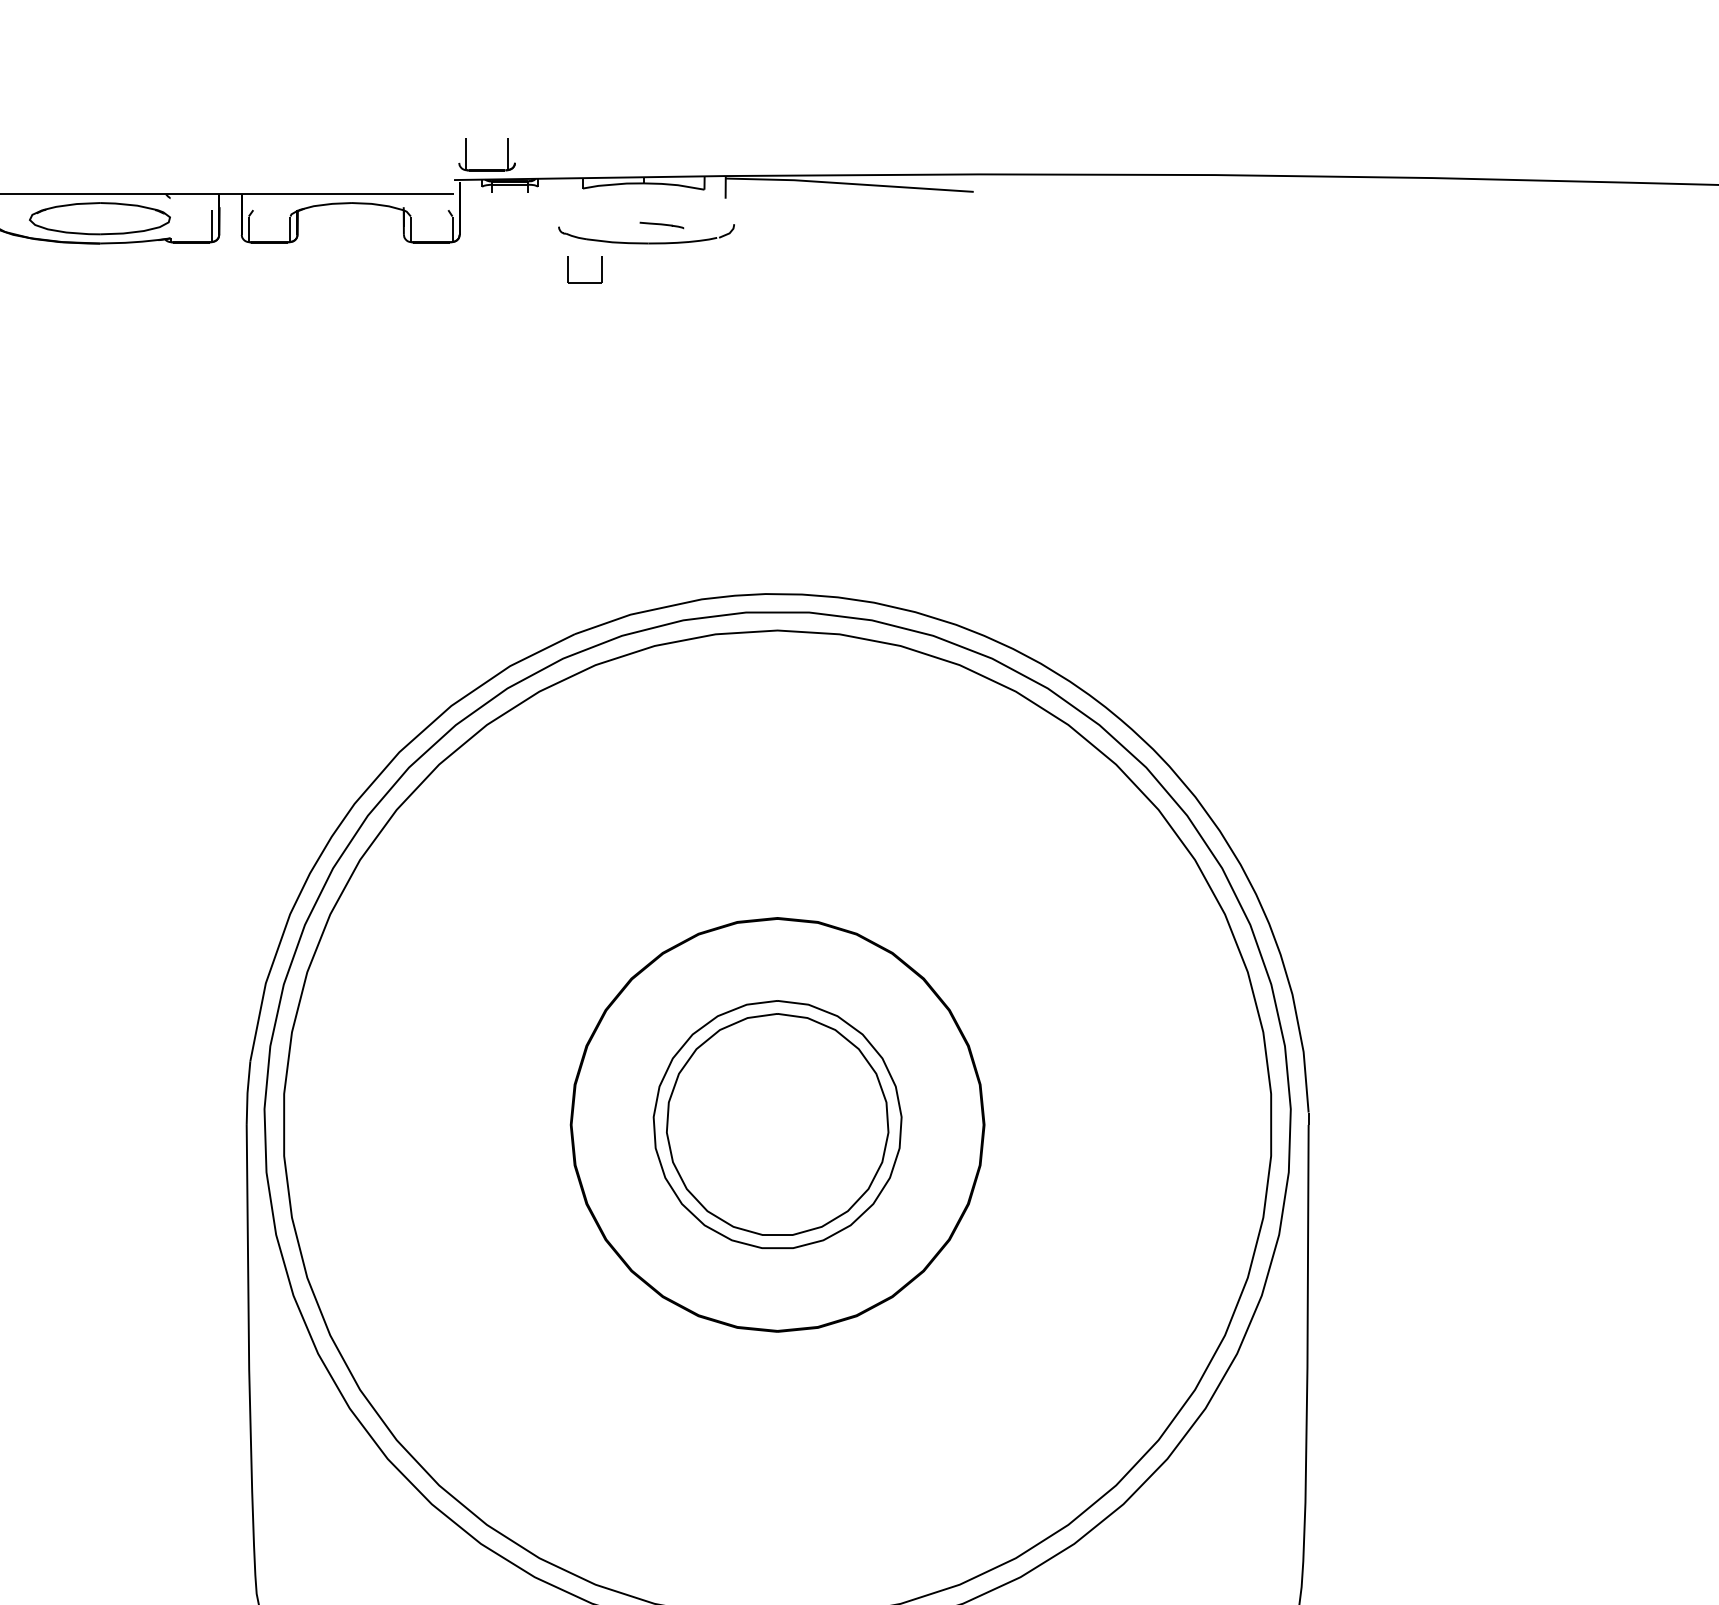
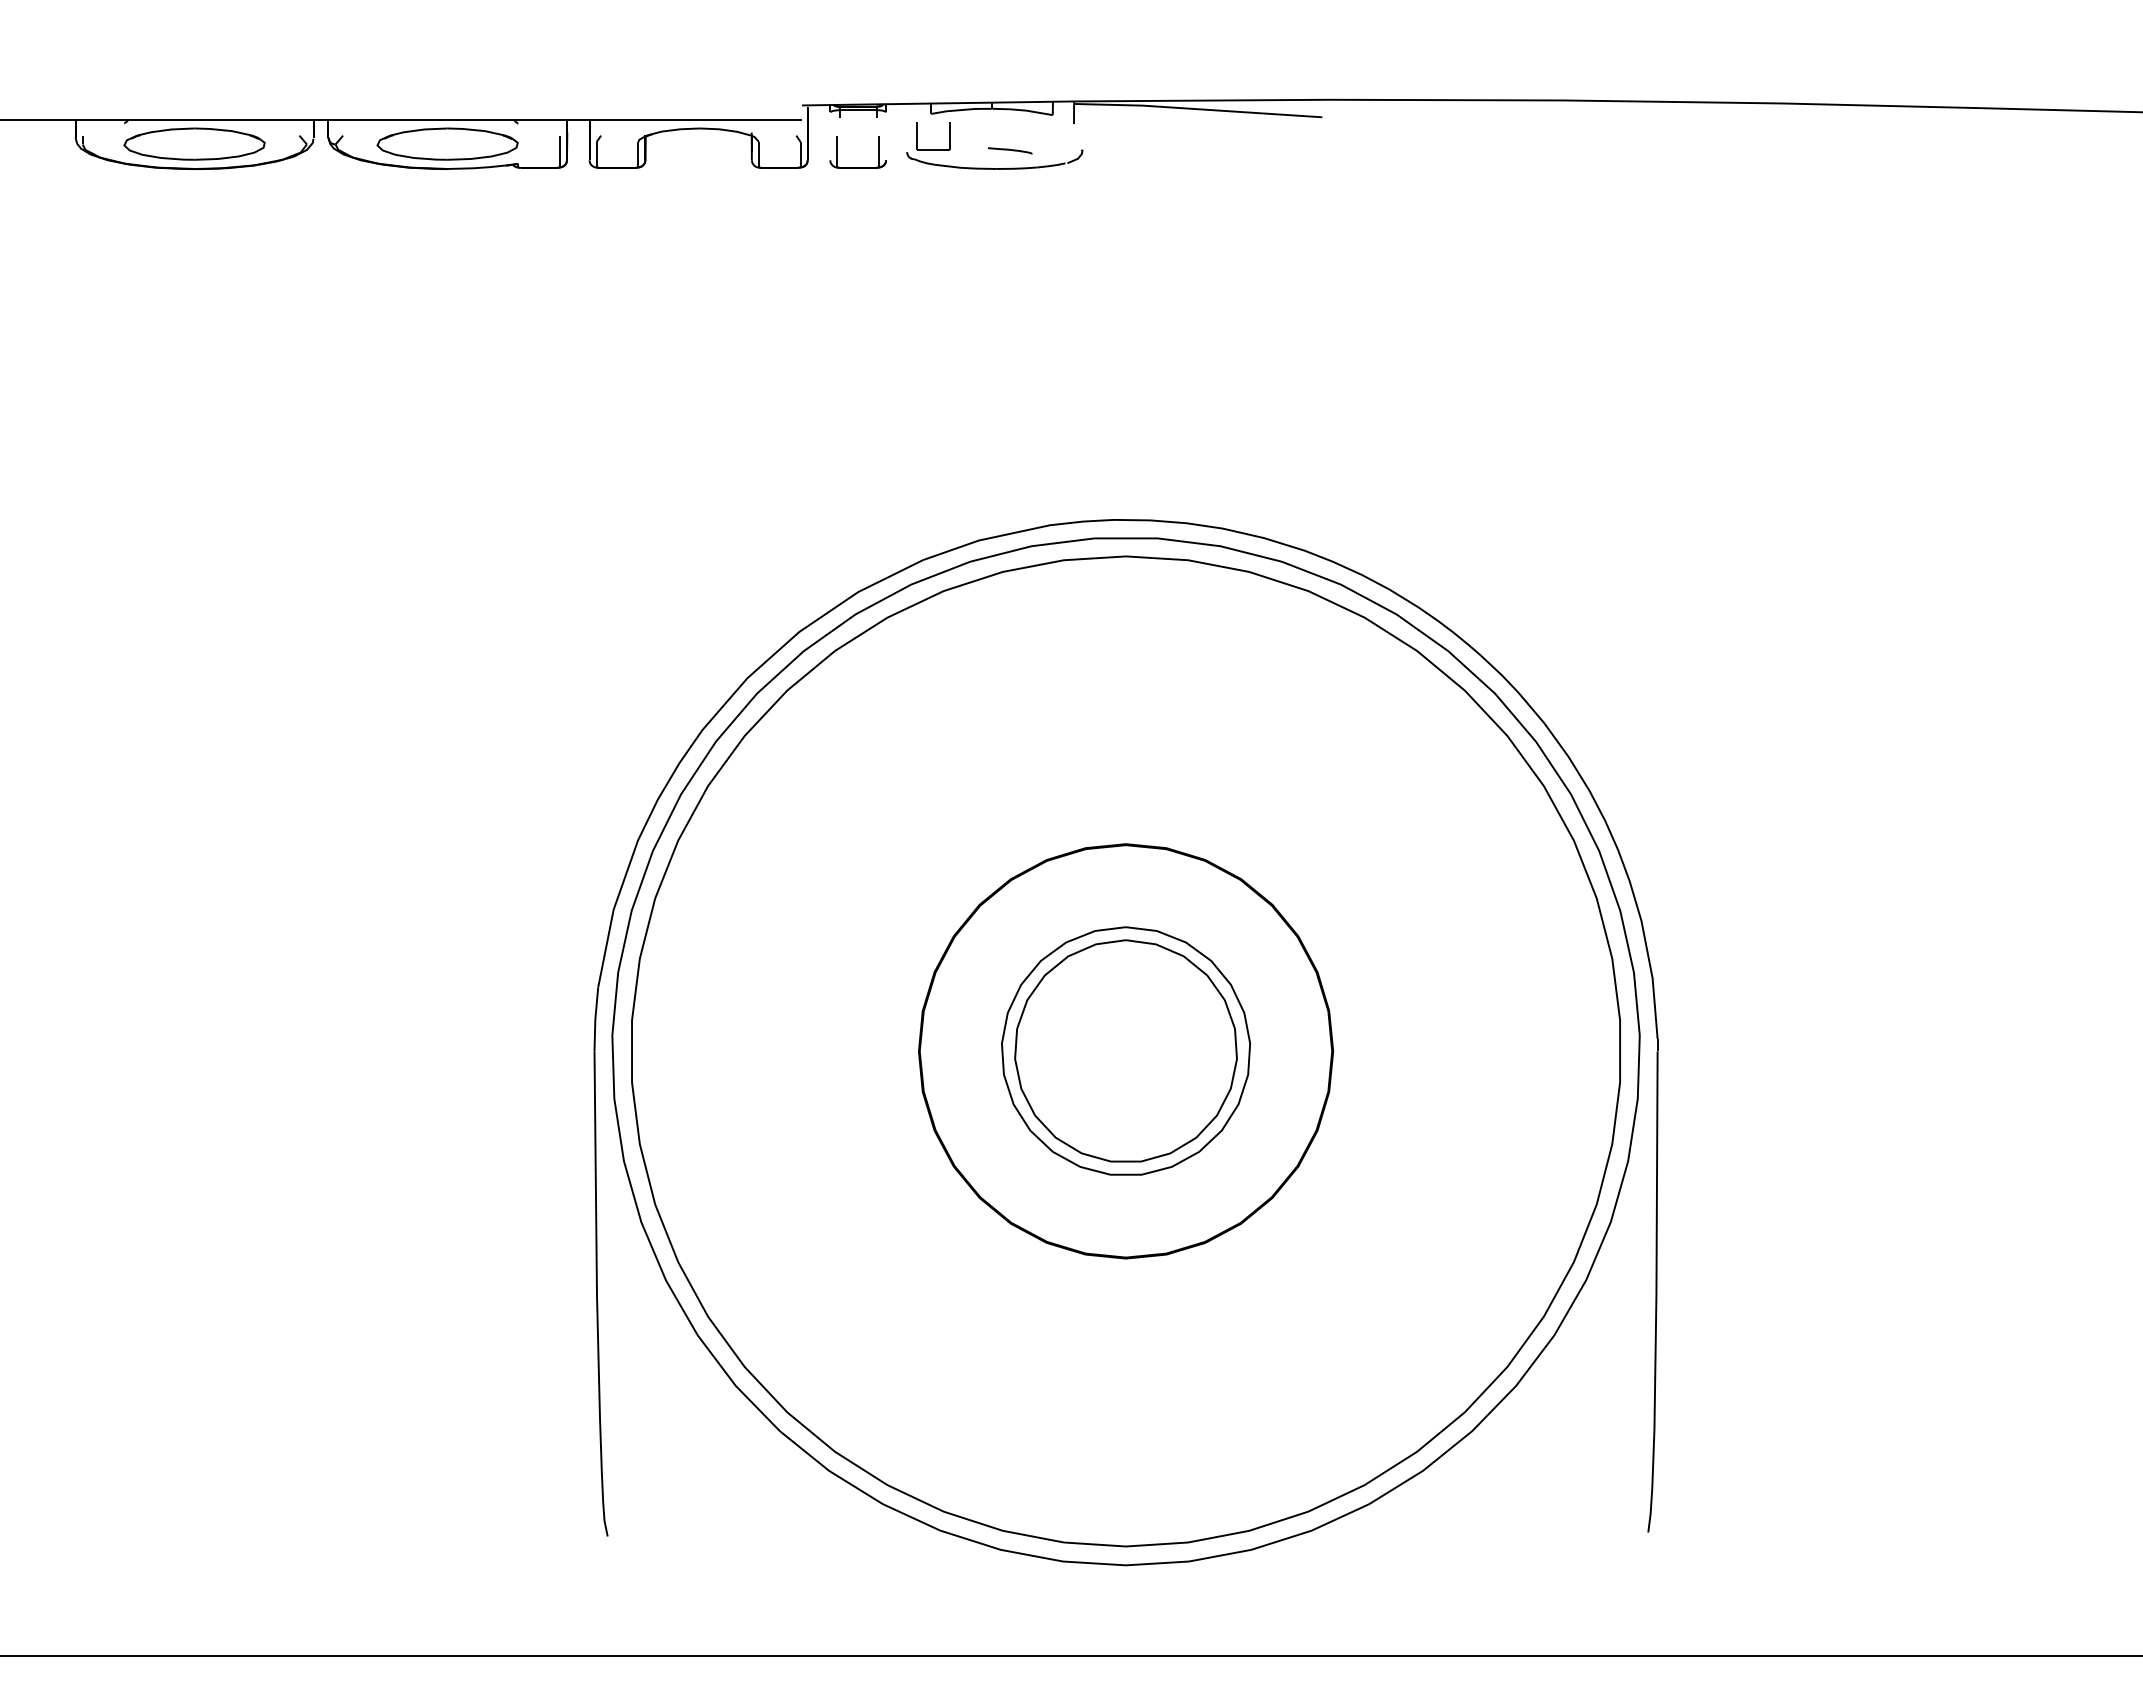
part: (486, 170) -> (857, 167), moved
part: (585, 282) -> (933, 149), moved

